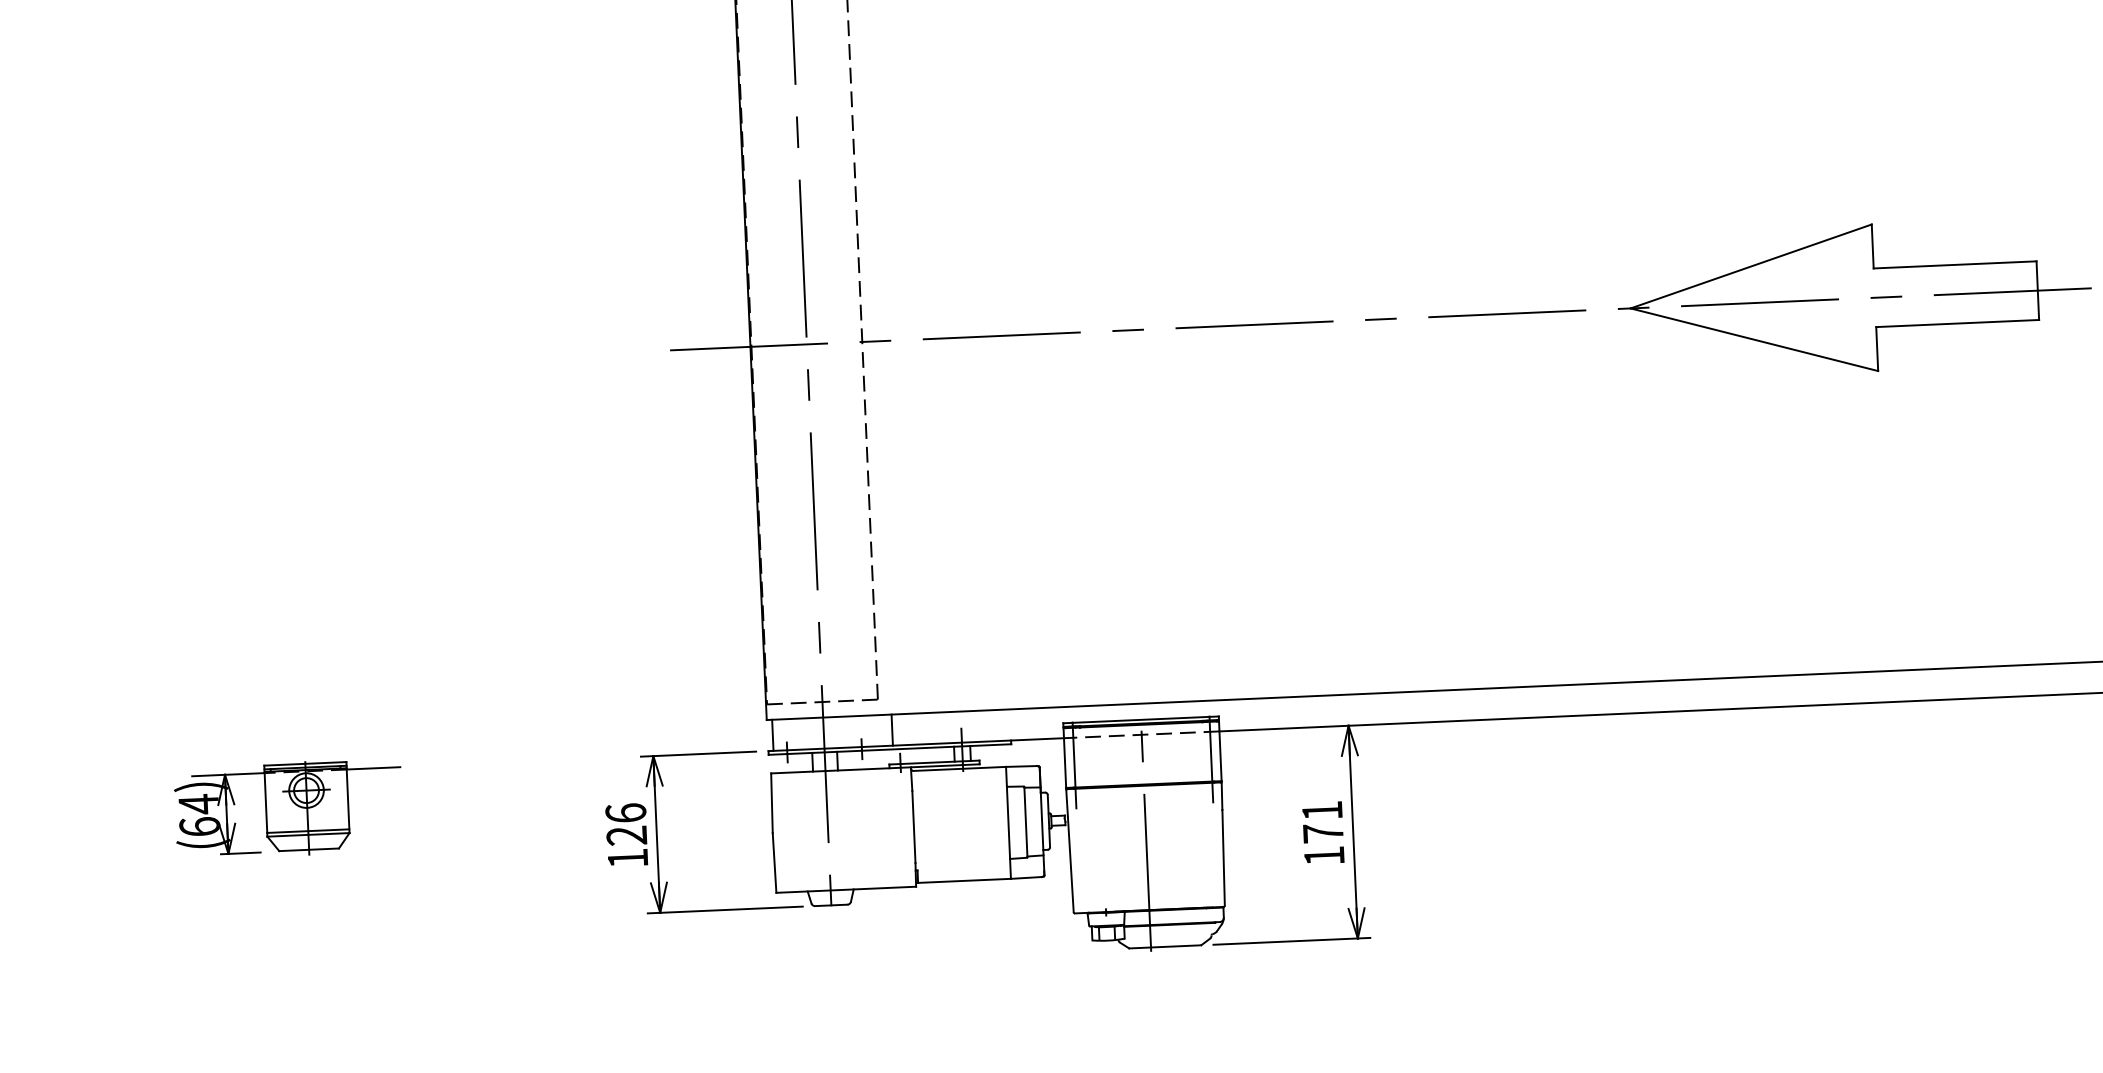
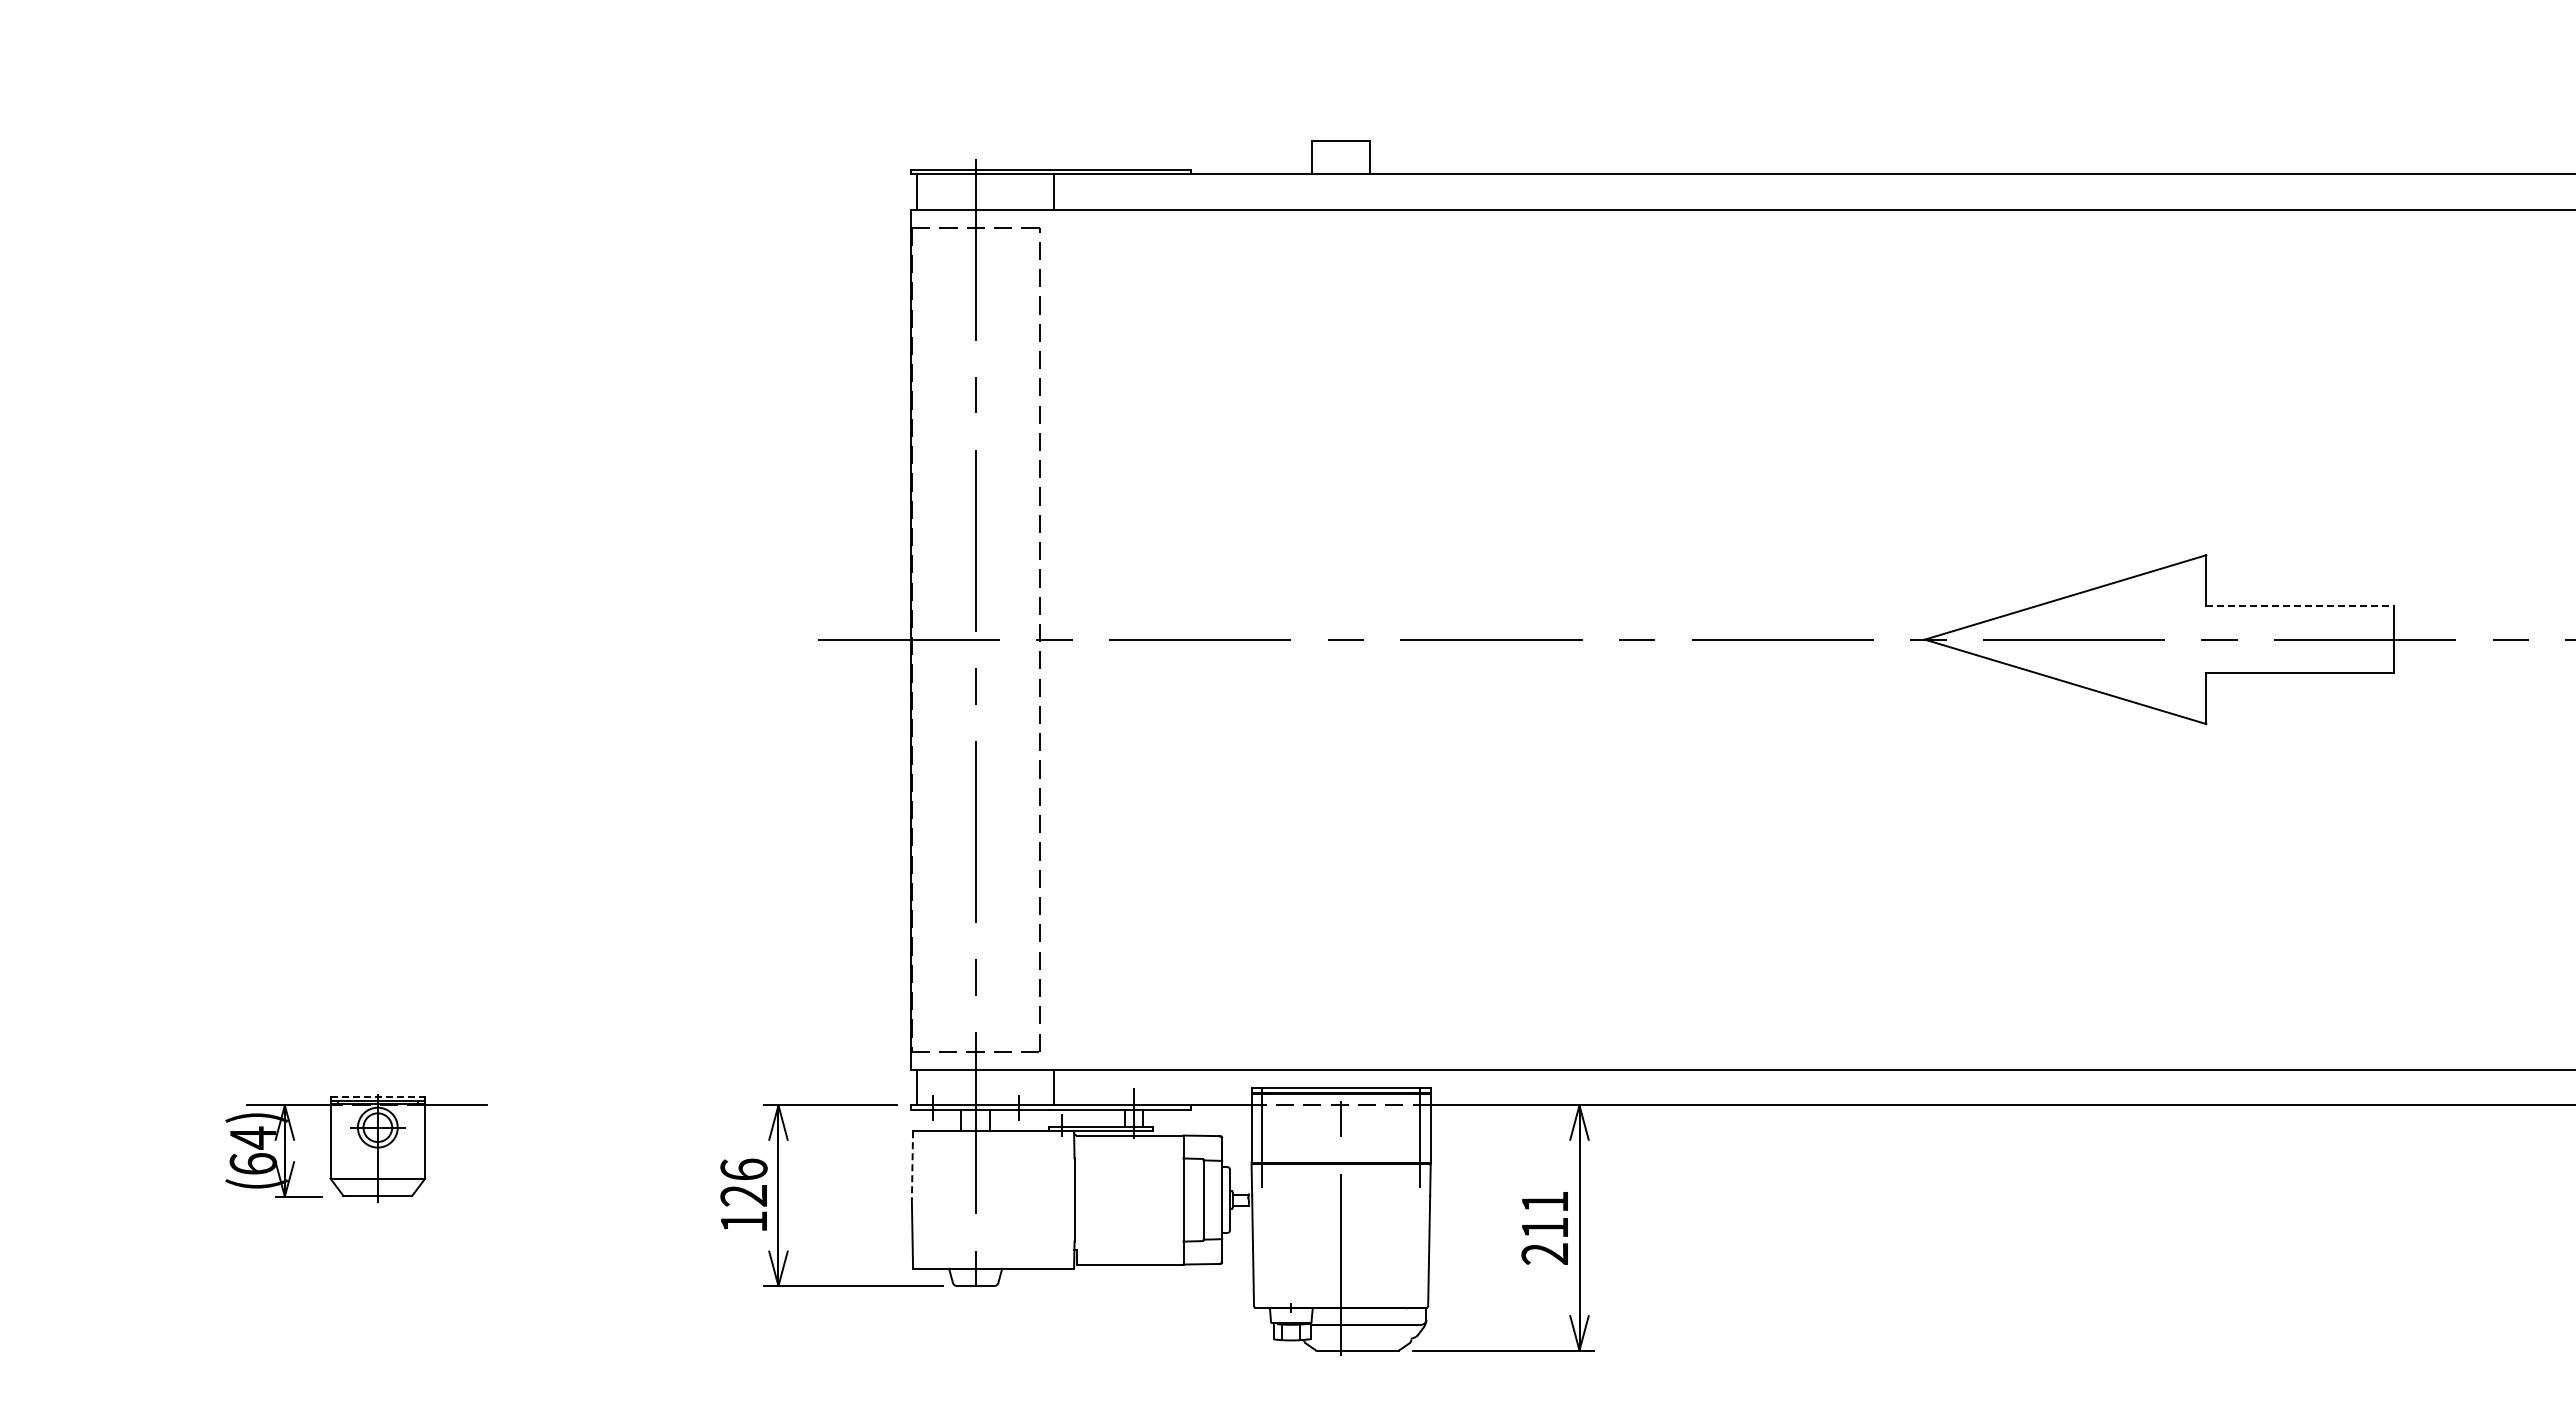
line: (1955, 264) -> (2300, 605), solid -> dashed
line: (305, 763) -> (378, 1096), solid -> dashed
line: (772, 804) -> (912, 1166), solid -> dashed
line: (308, 831) -> (377, 1174), removed
text: (1323, 844) -> (1544, 1240), 171 -> 211

